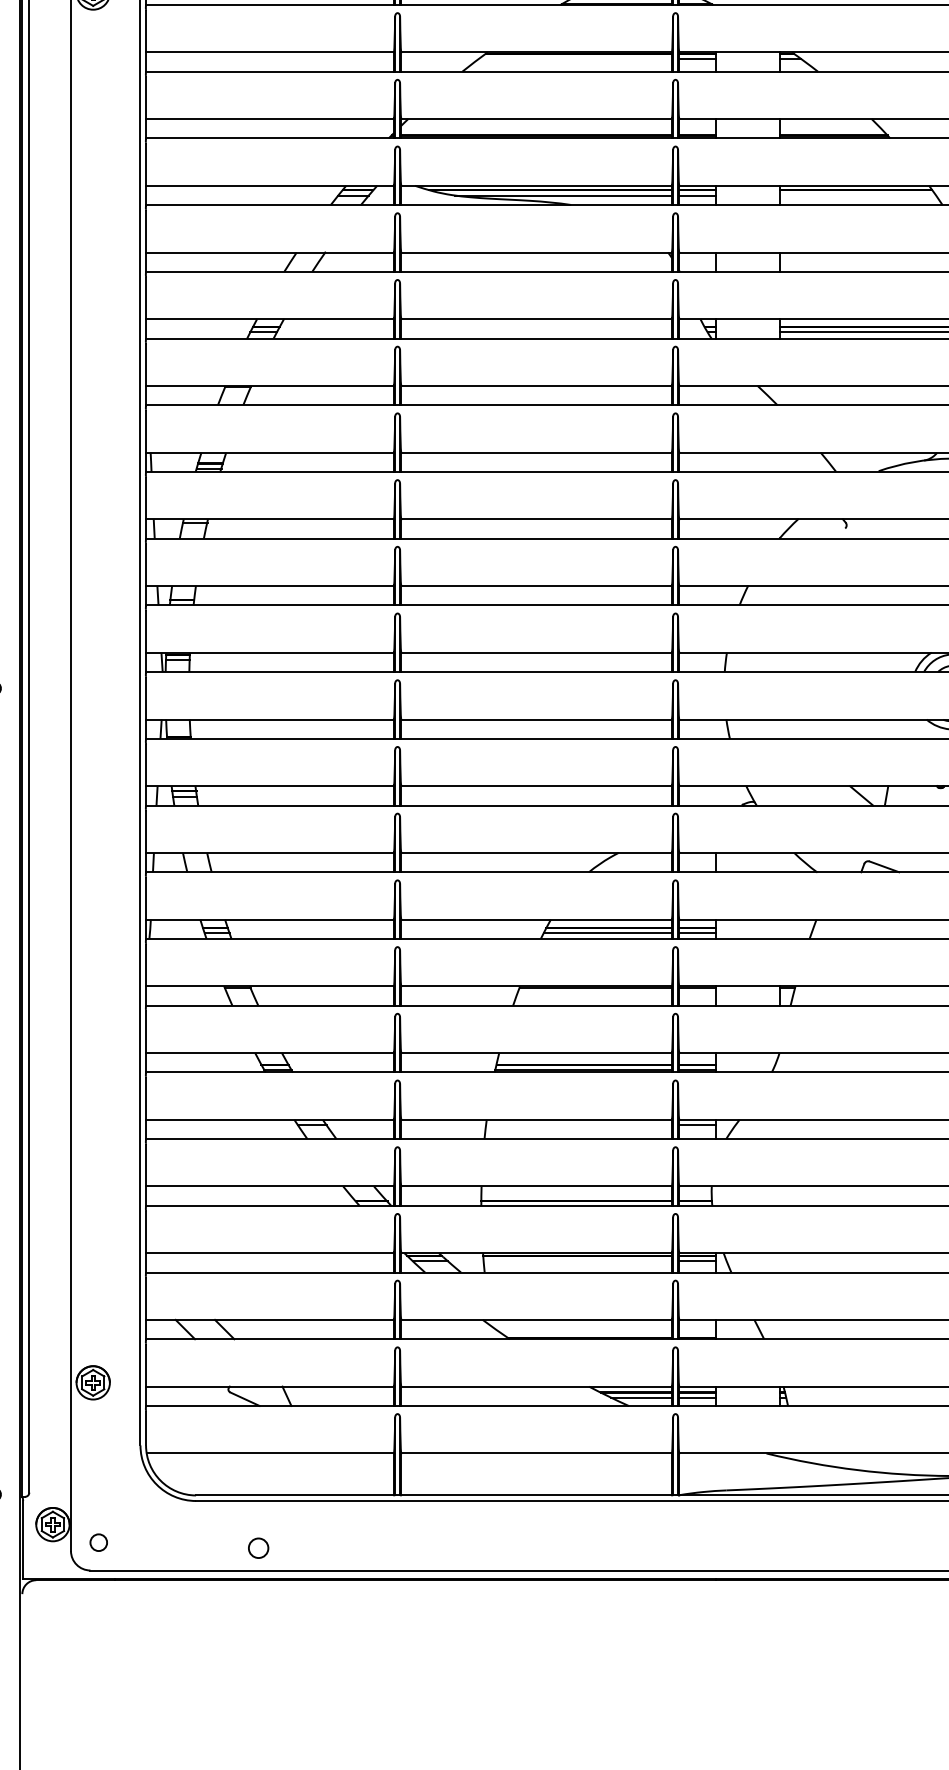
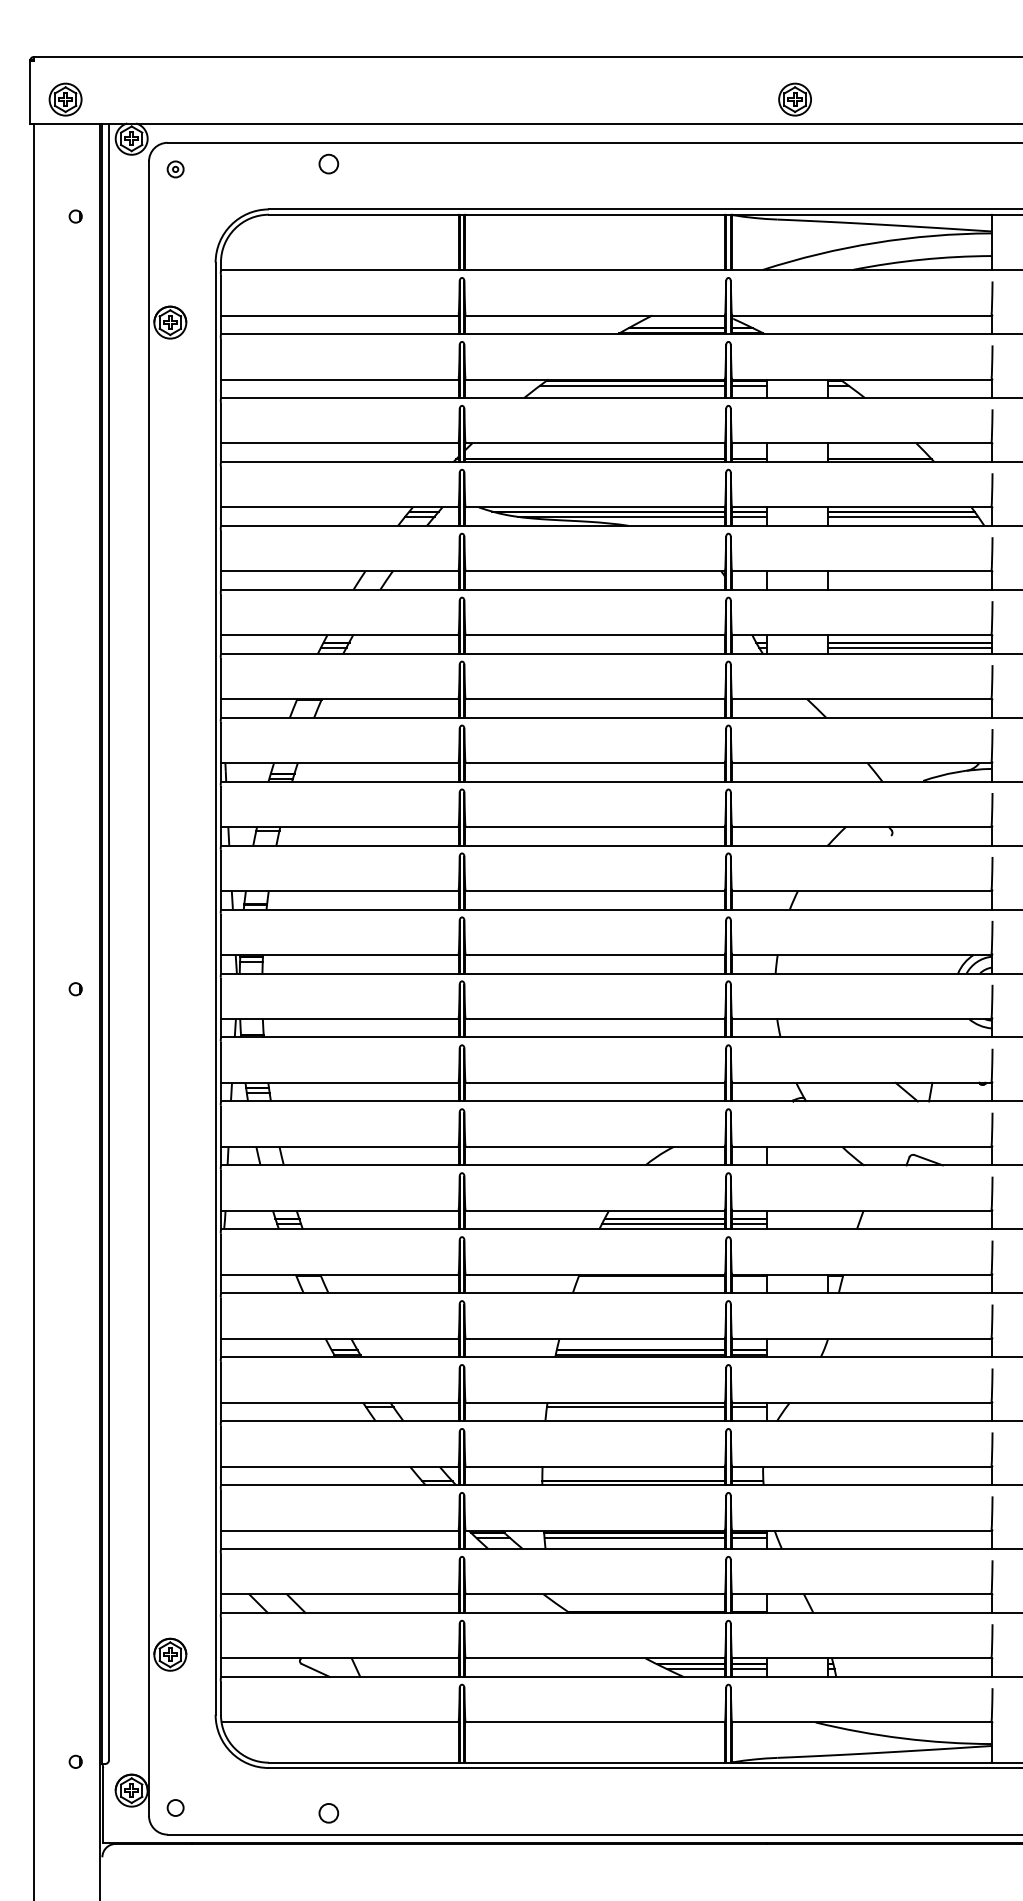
line: (575, 58) -> (632, 385), added
line: (858, 195) -> (903, 516), added
line: (578, 1124) -> (635, 1407), added
line: (577, 1261) -> (634, 1538), added

